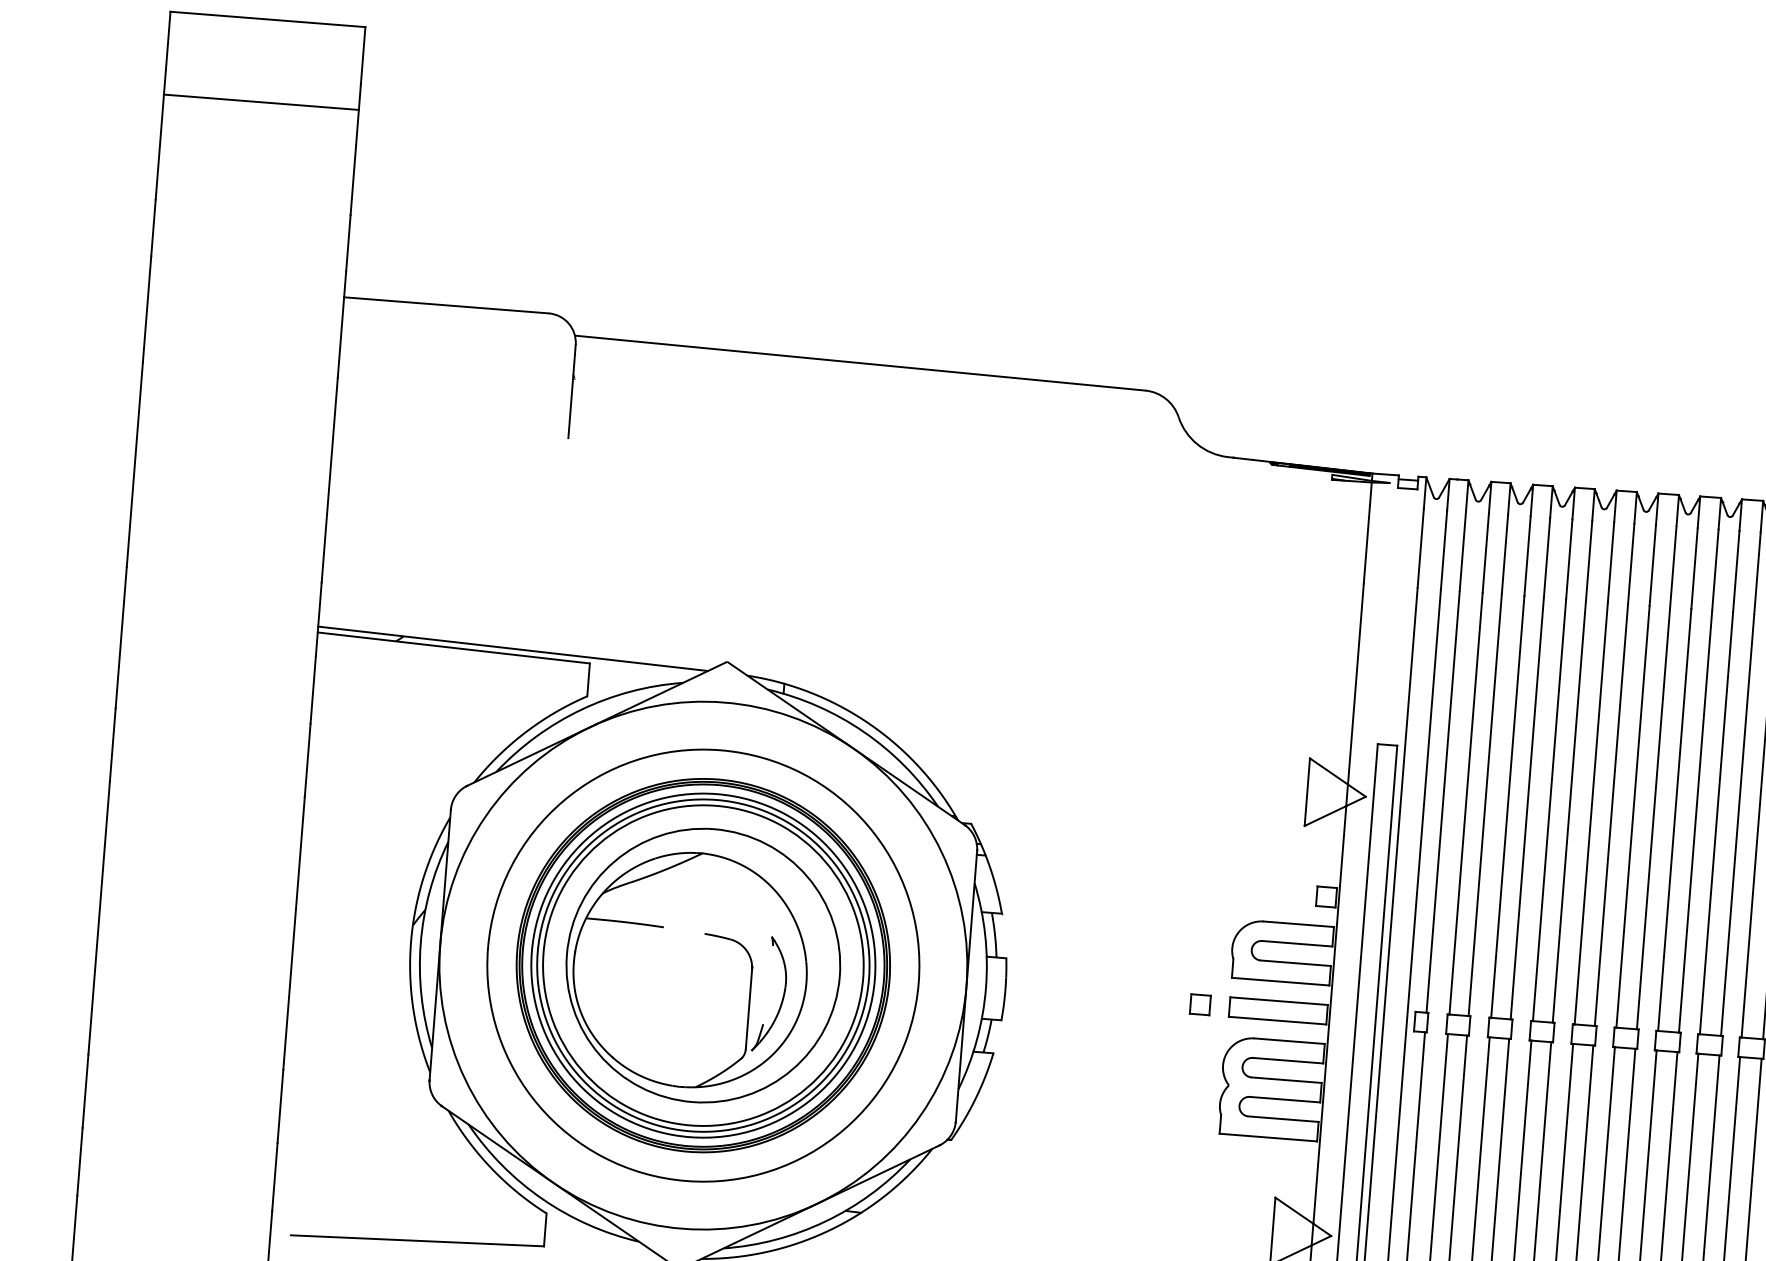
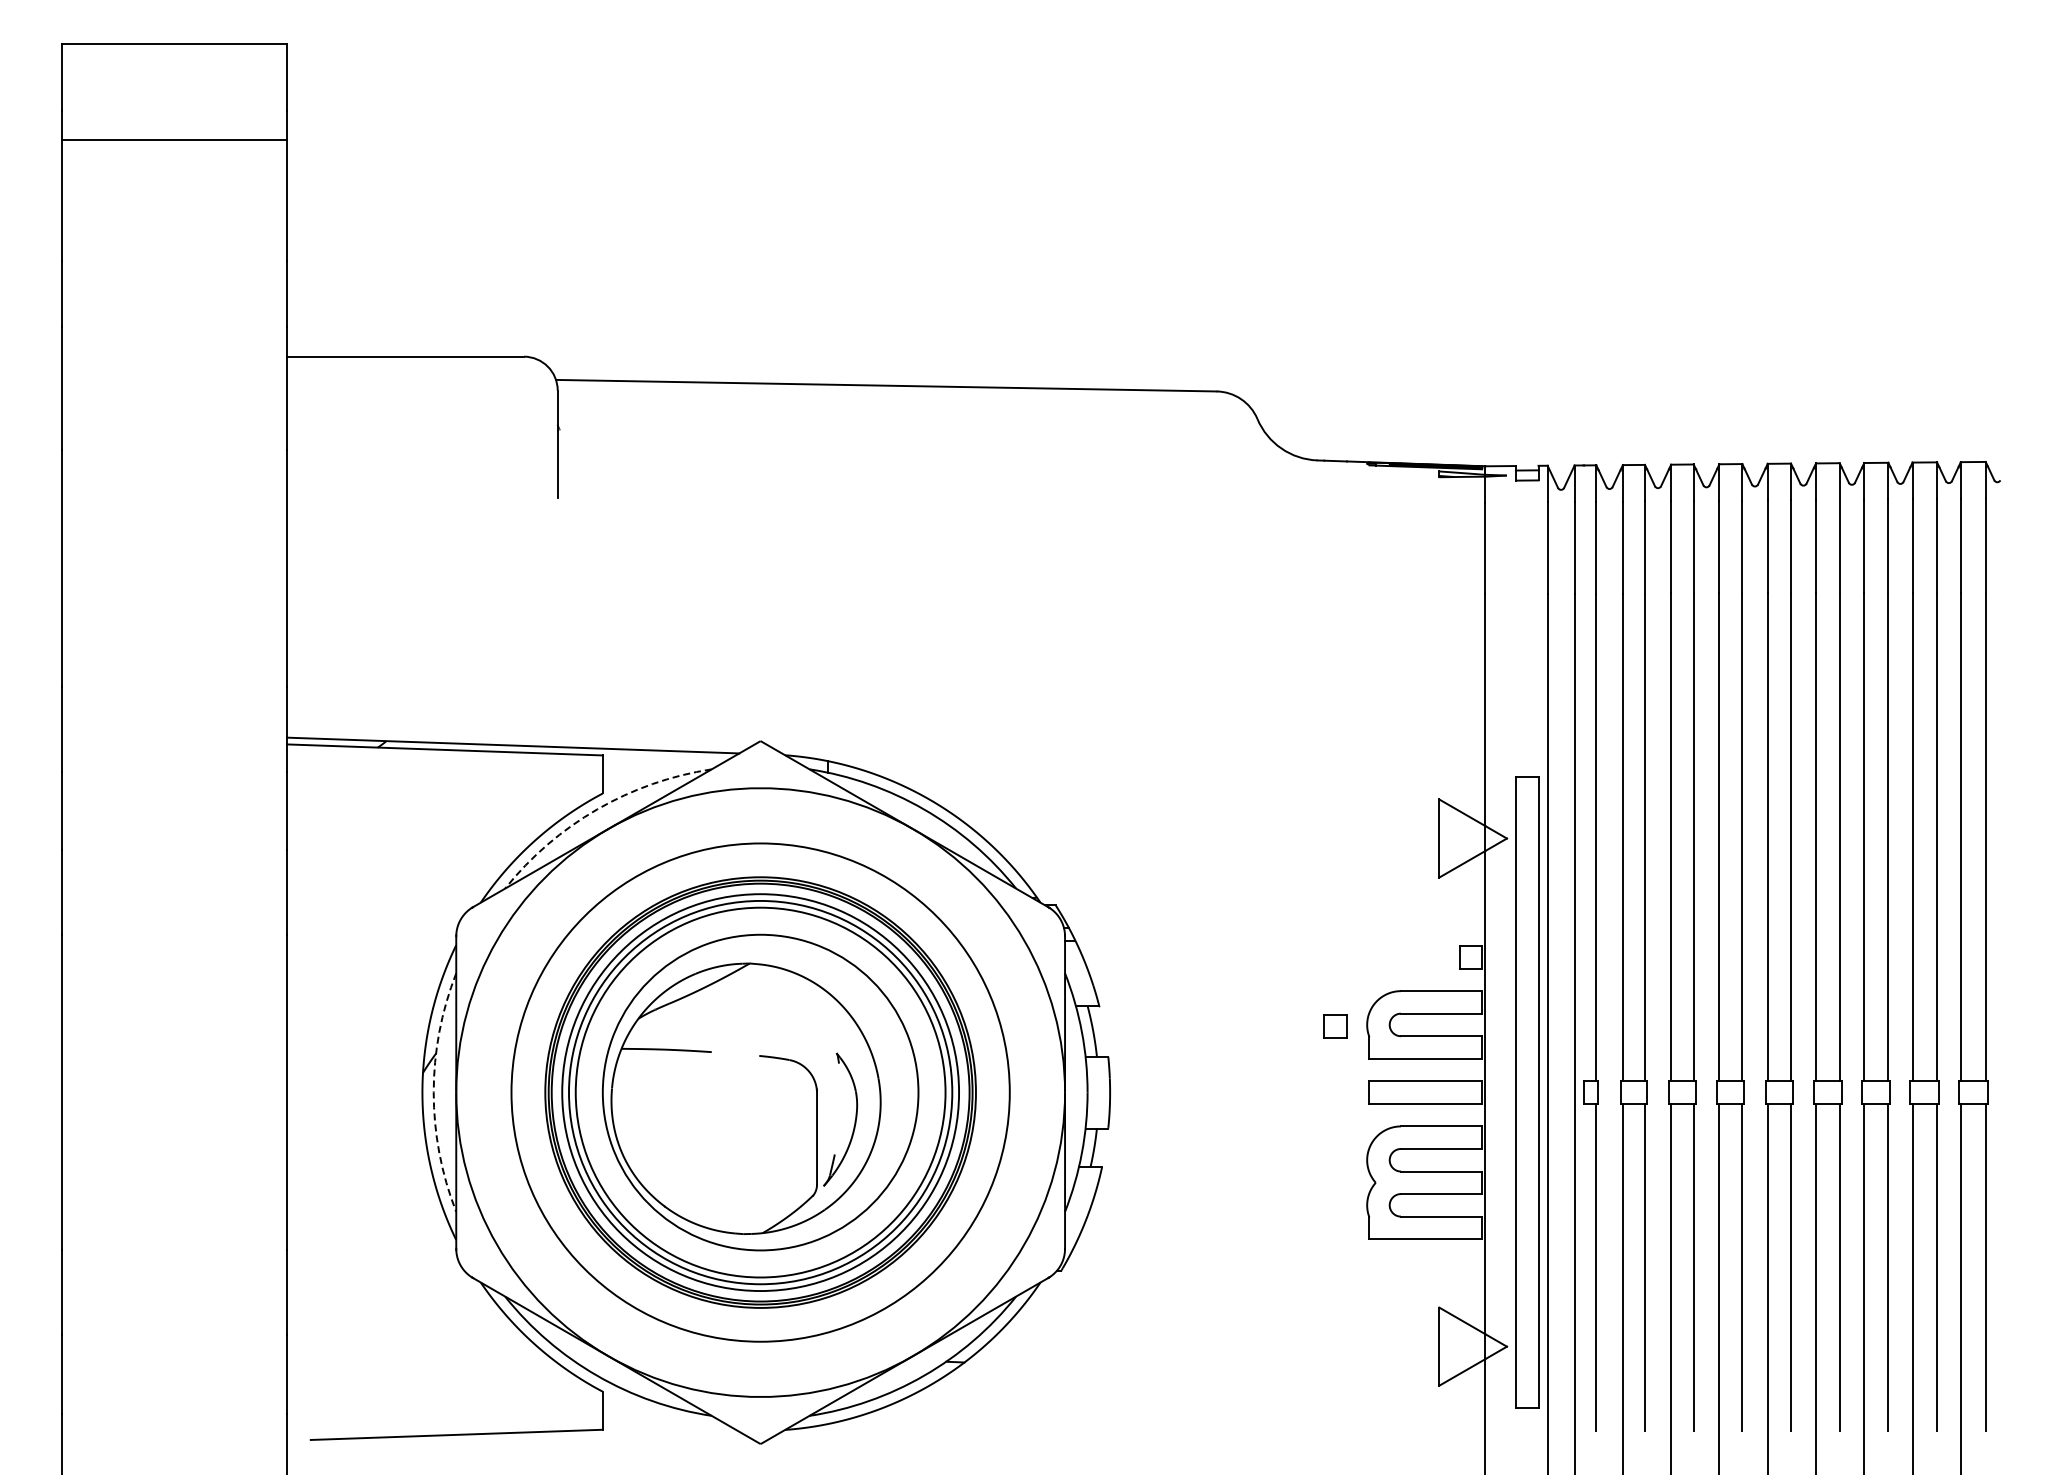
arc: (581, 709) -> (597, 809), solid -> dashed
arc: (420, 943) -> (433, 1092), solid -> dashed
part: (1200, 1004) -> (1335, 1026), moved

